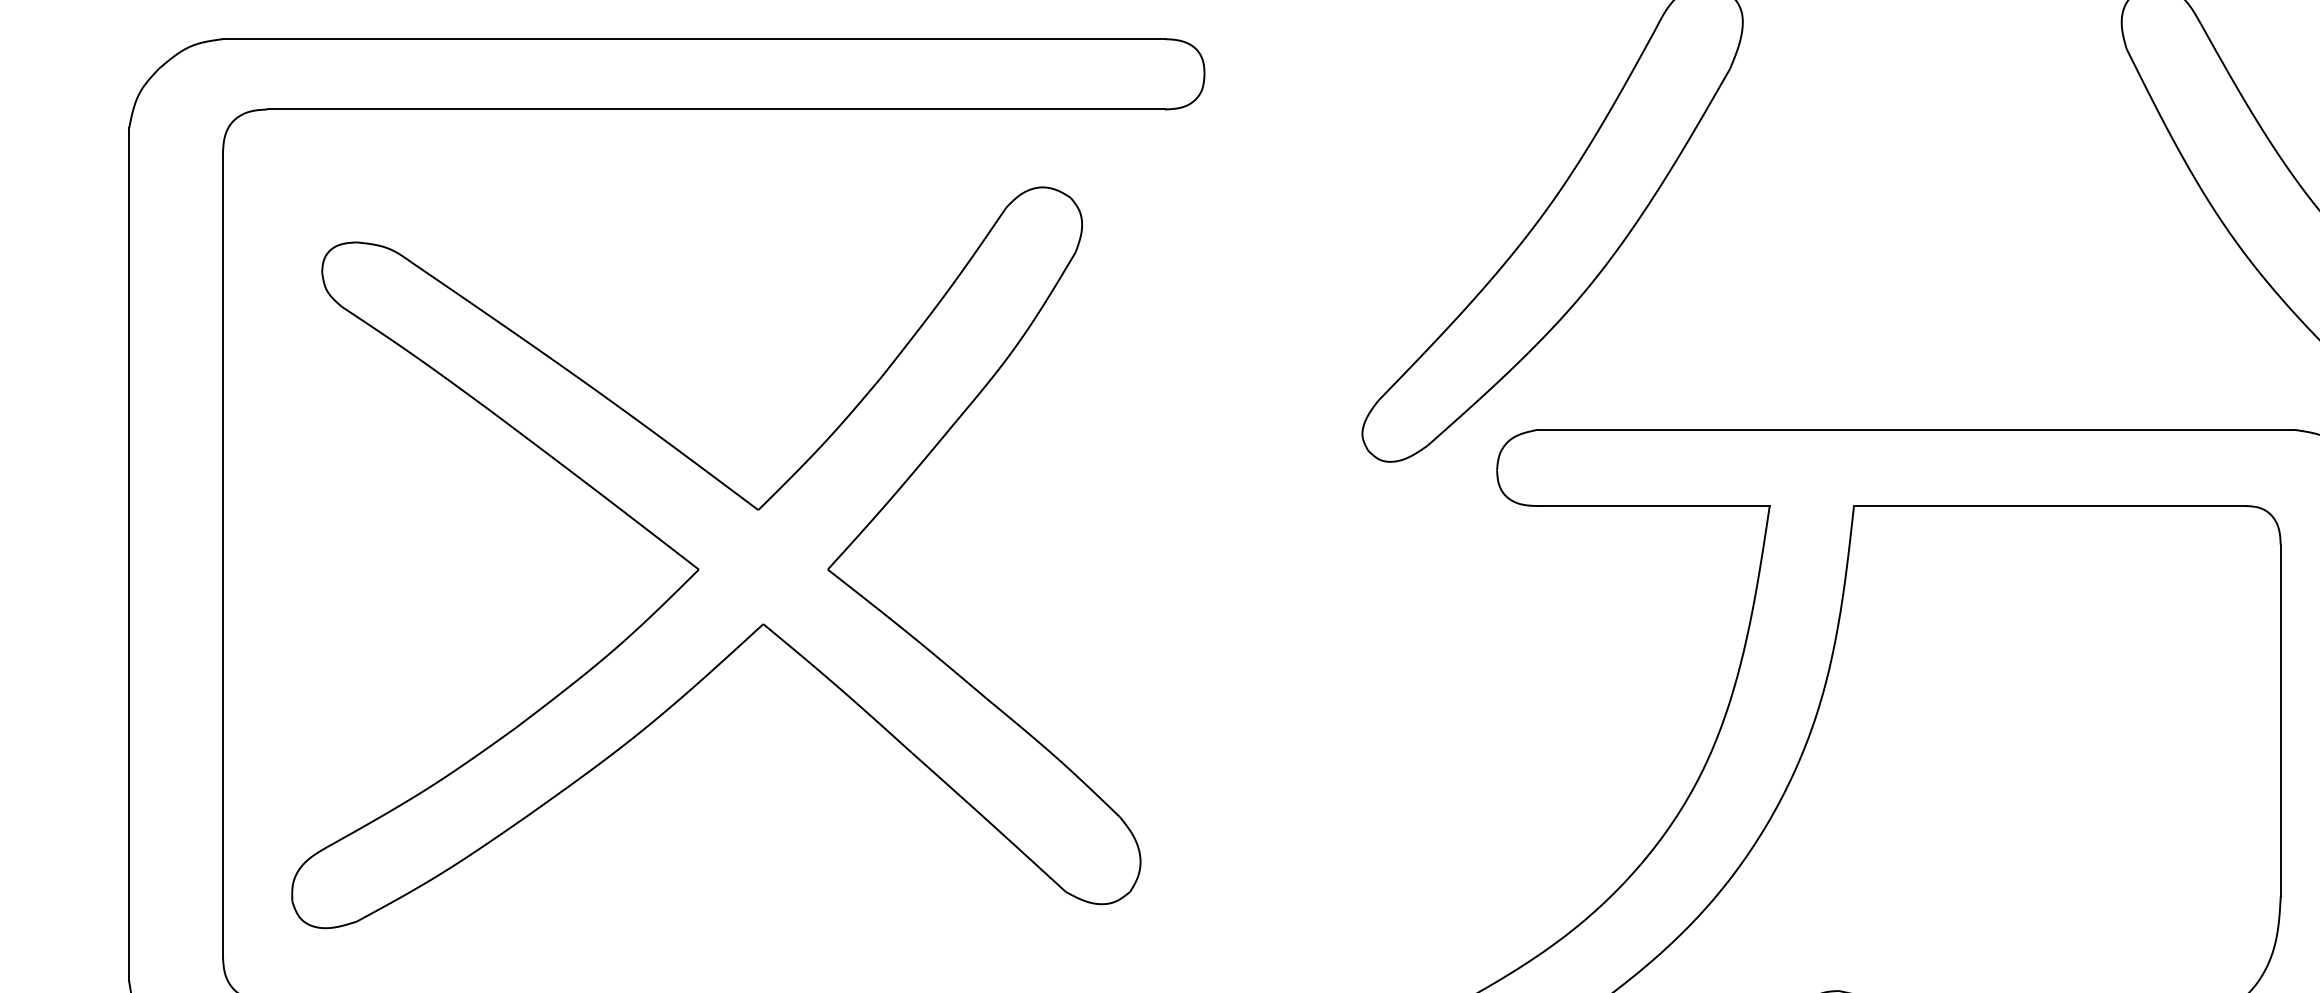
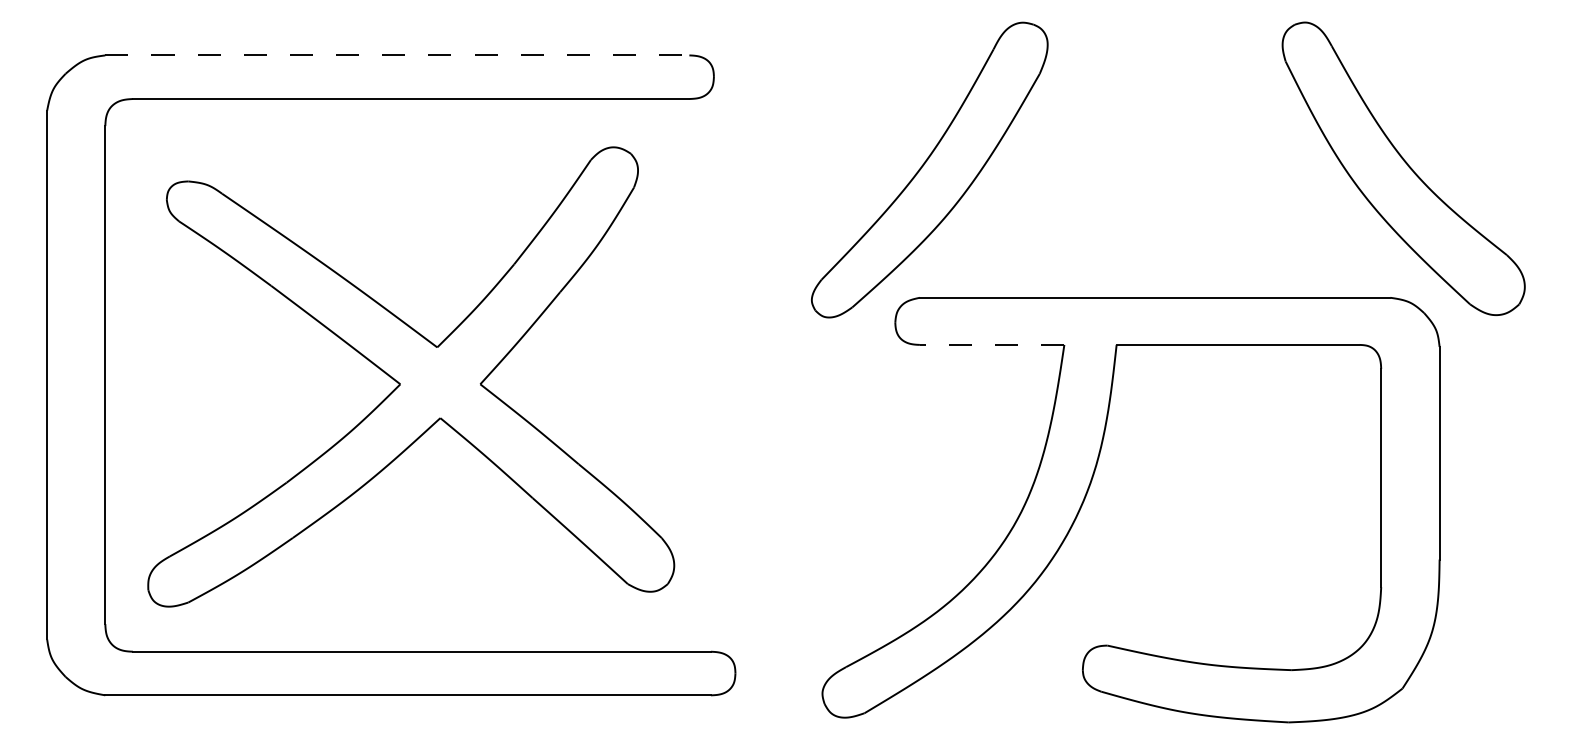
line: (694, 39) -> (397, 55), solid -> dashed
line: (1652, 505) -> (991, 344), solid -> dashed

